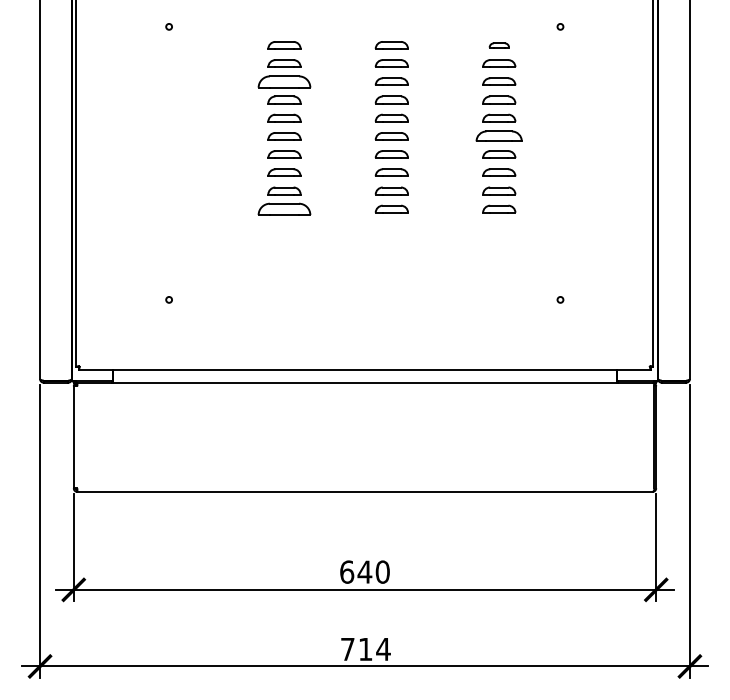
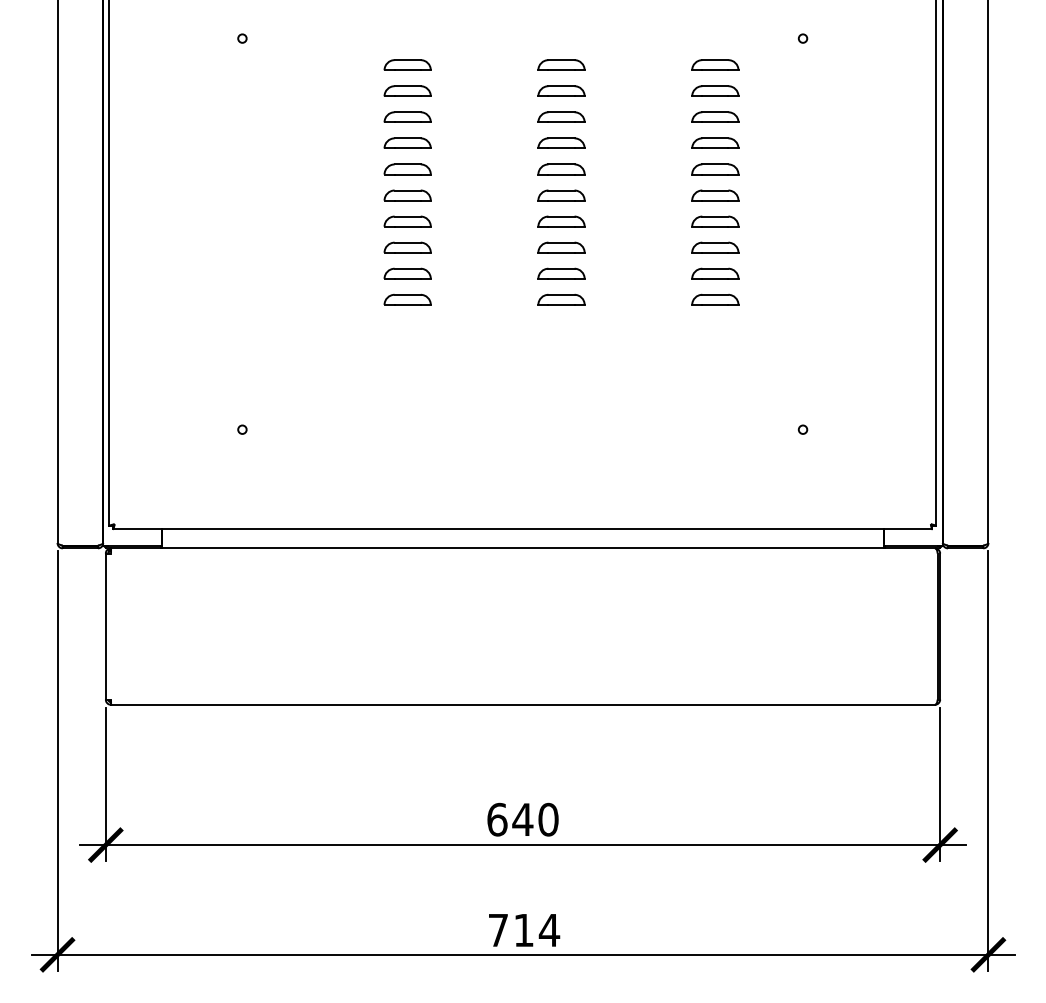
part: (499, 45) -> (715, 65), size x1.67
part: (284, 81) -> (407, 116), size x0.62
part: (499, 136) -> (715, 195), size x0.71
part: (284, 208) -> (407, 298), size x0.62

